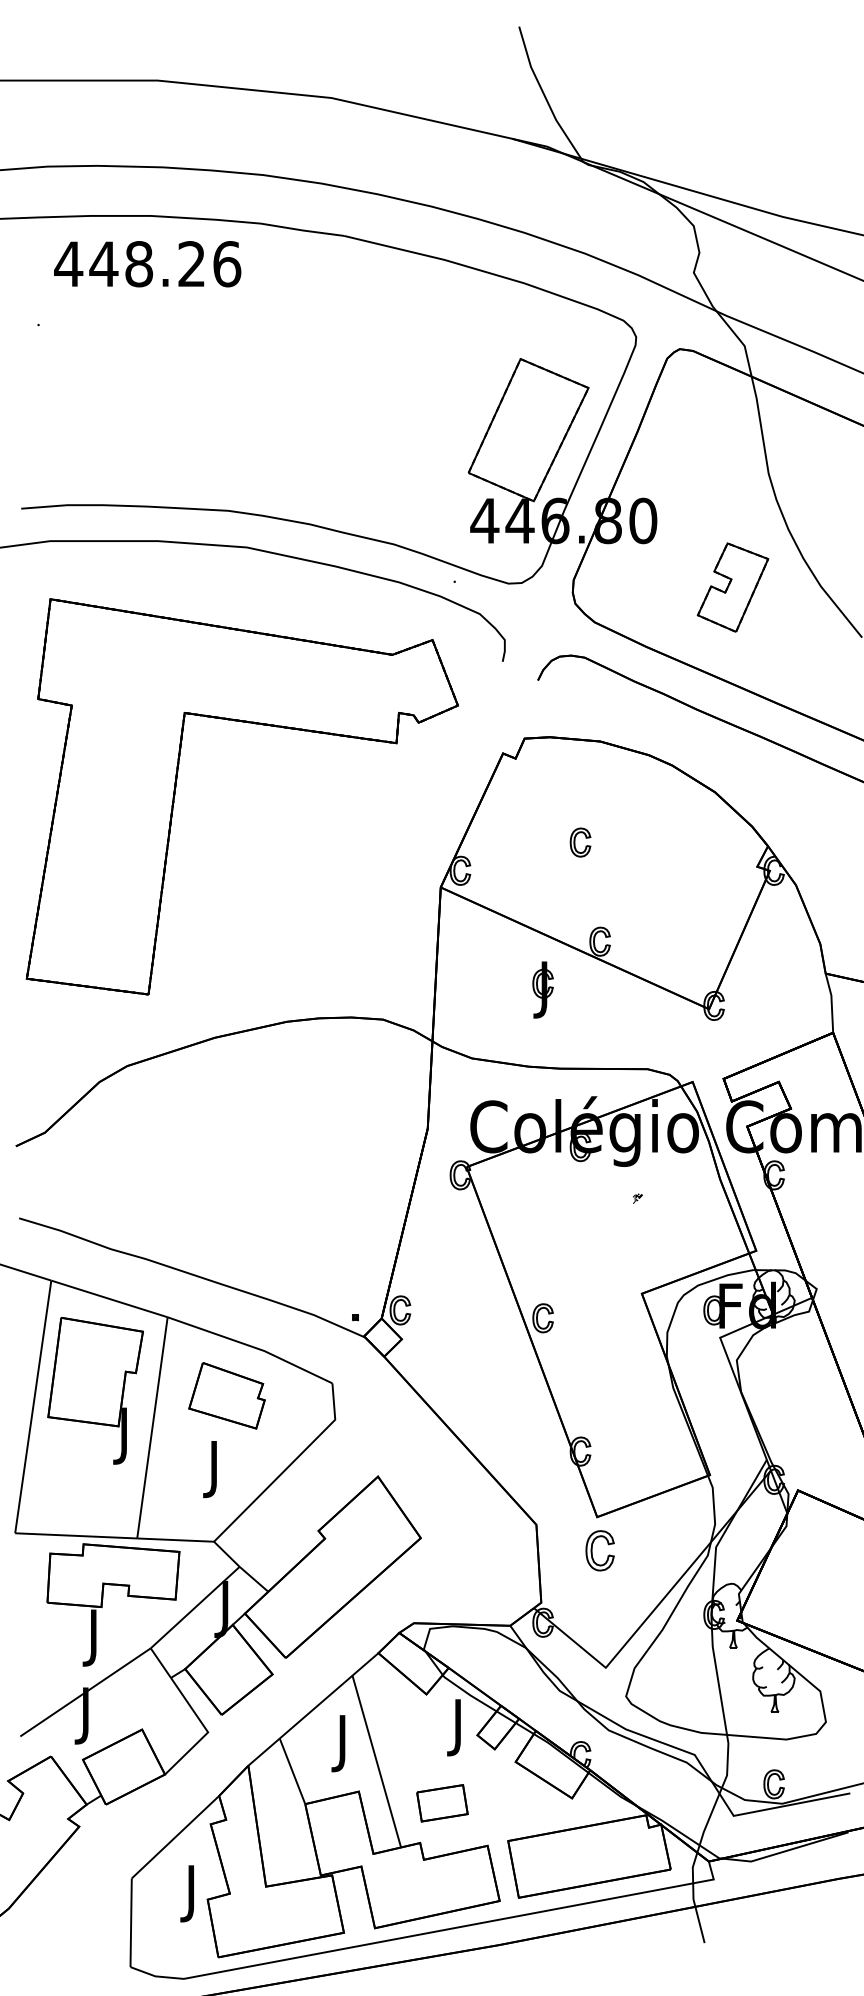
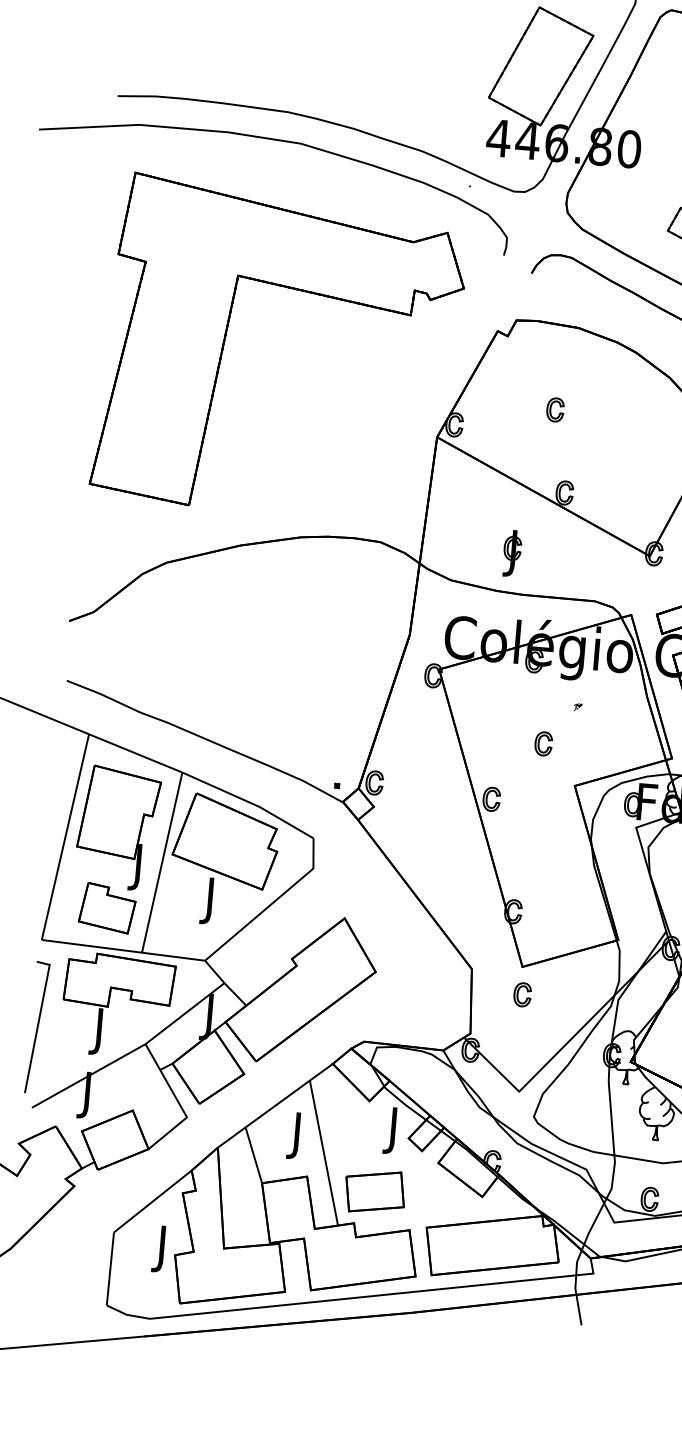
part: (542, 989) -> (511, 553), moved
part: (599, 1246) -> (543, 744), added
part: (226, 1395) -> (225, 841), size x1.67
part: (91, 1487) -> (107, 907), added
part: (599, 1550) -> (522, 994), size x0.71
line: (18, 1639) -> (37, 1027), added
part: (442, 1803) -> (375, 1192), size x1.43

